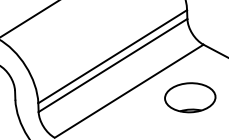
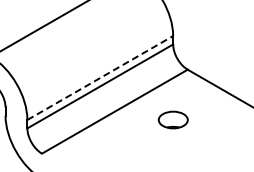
line: (112, 56) -> (100, 77), solid -> dashed
part: (190, 97) -> (173, 119), size x0.6

